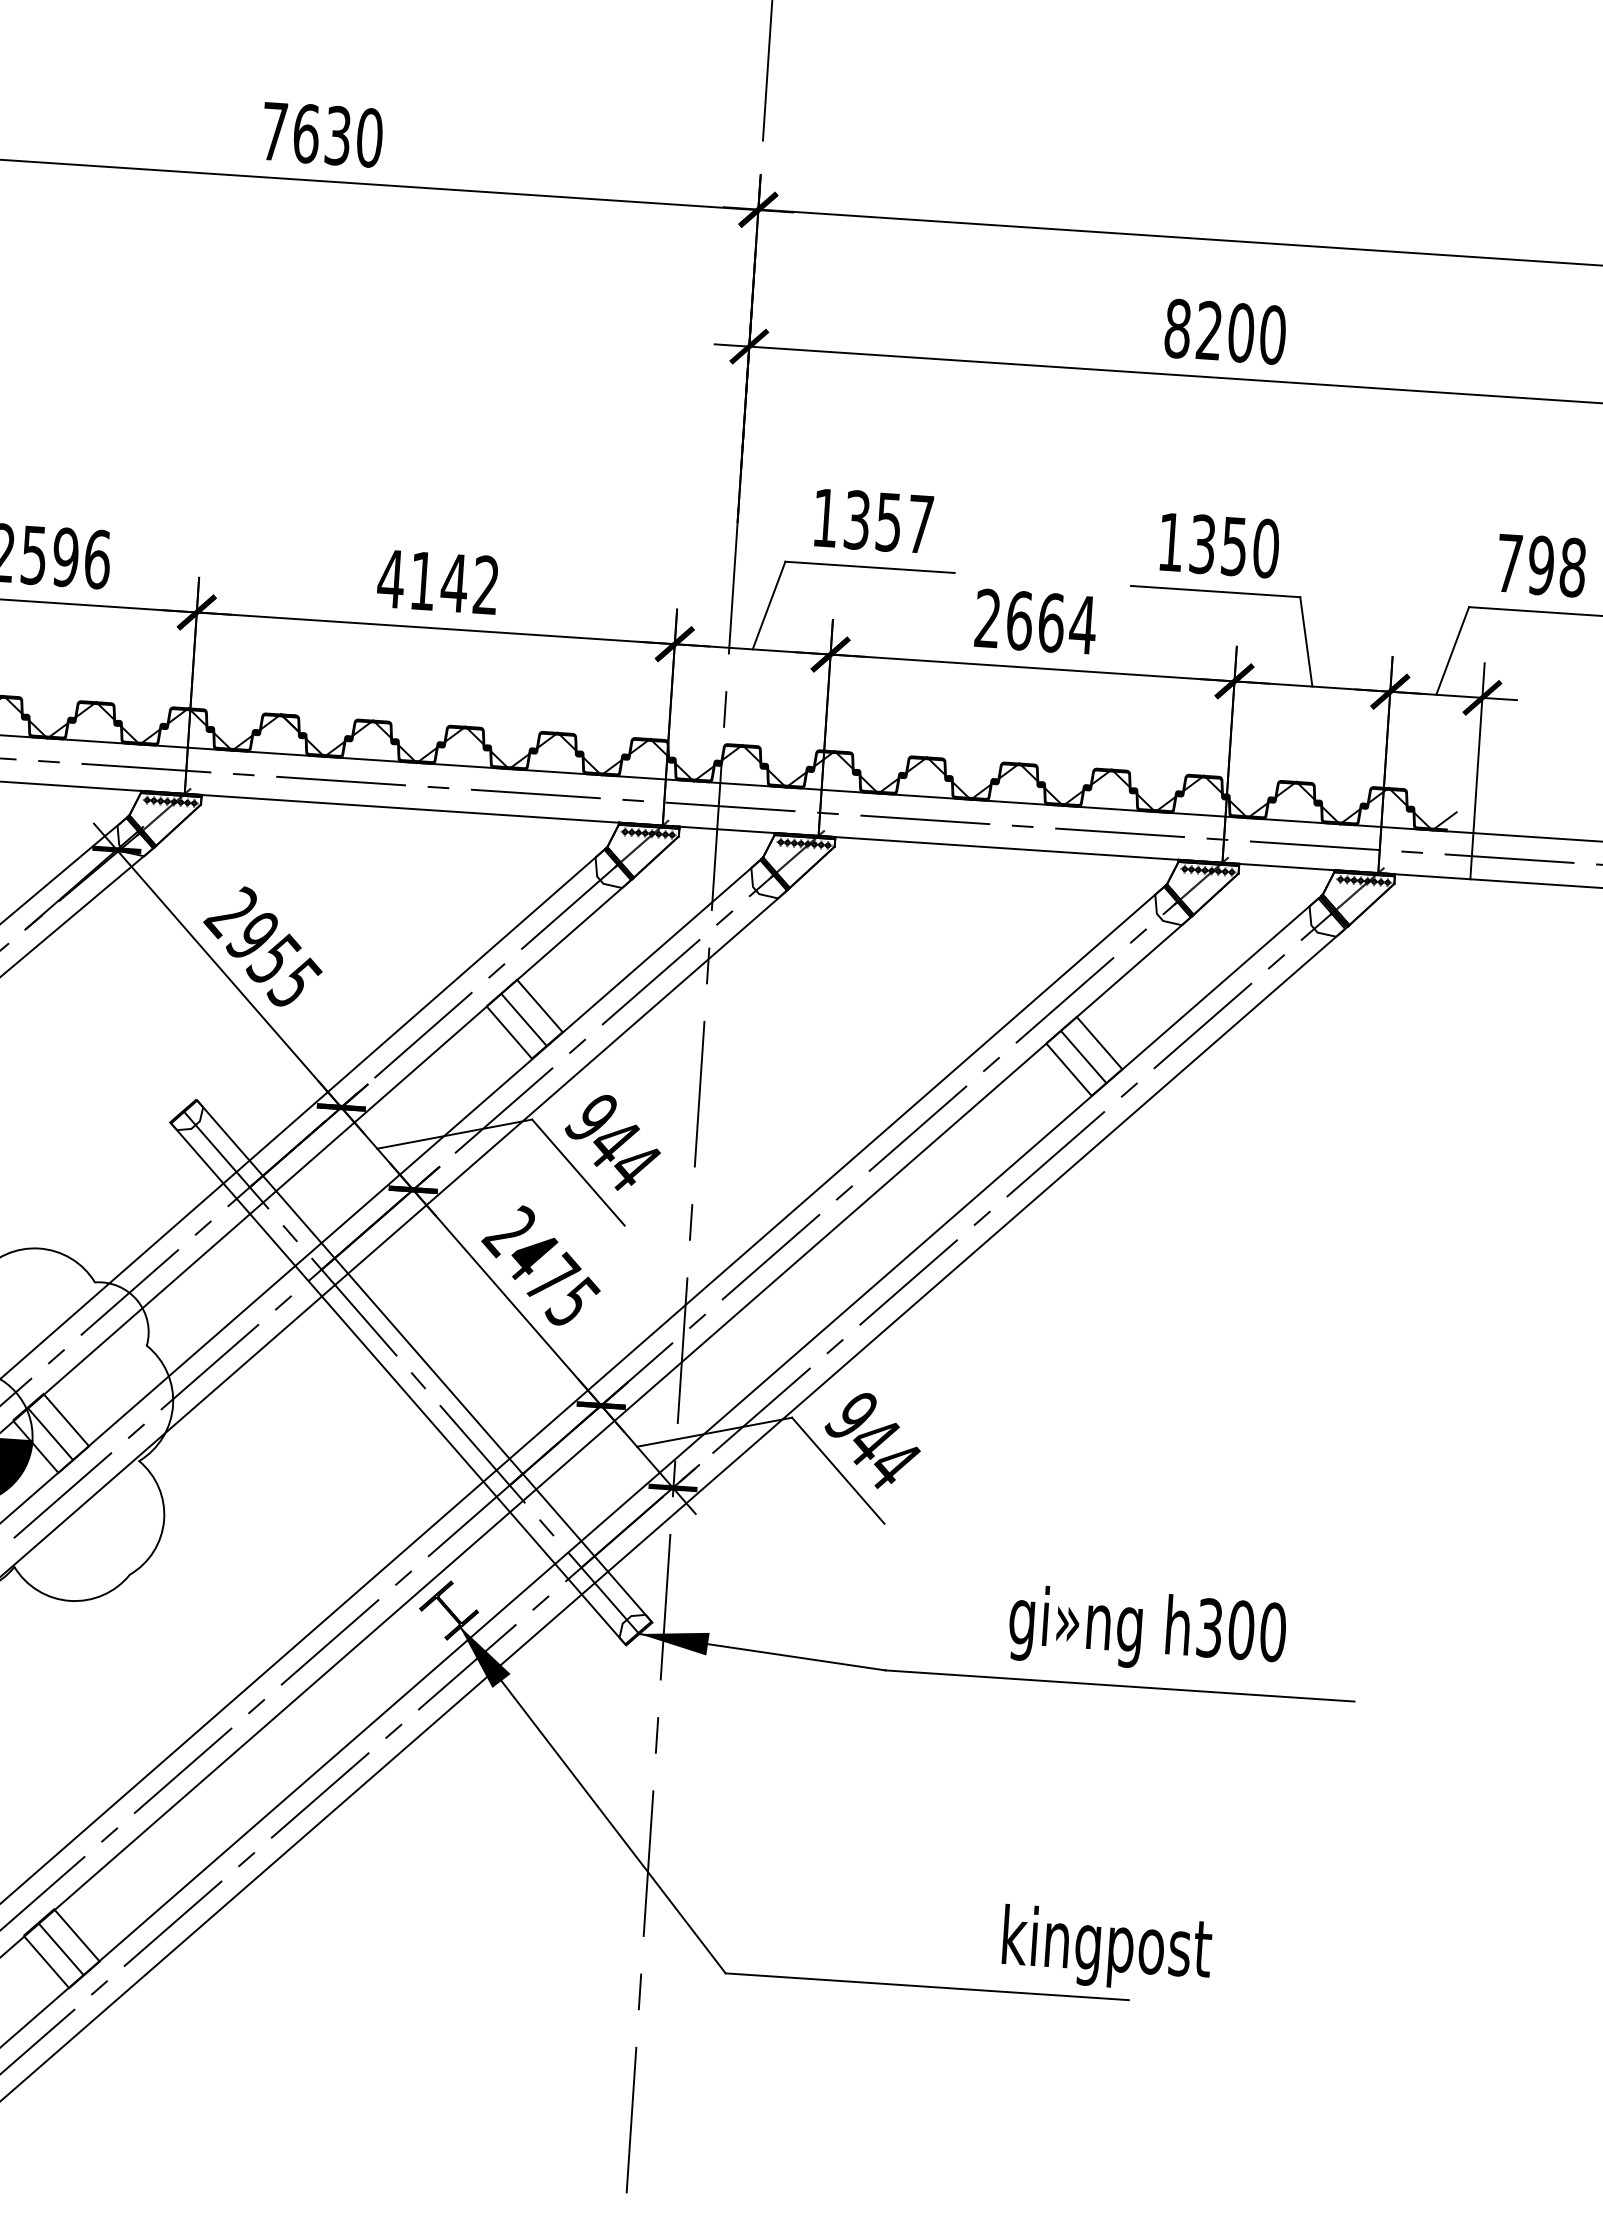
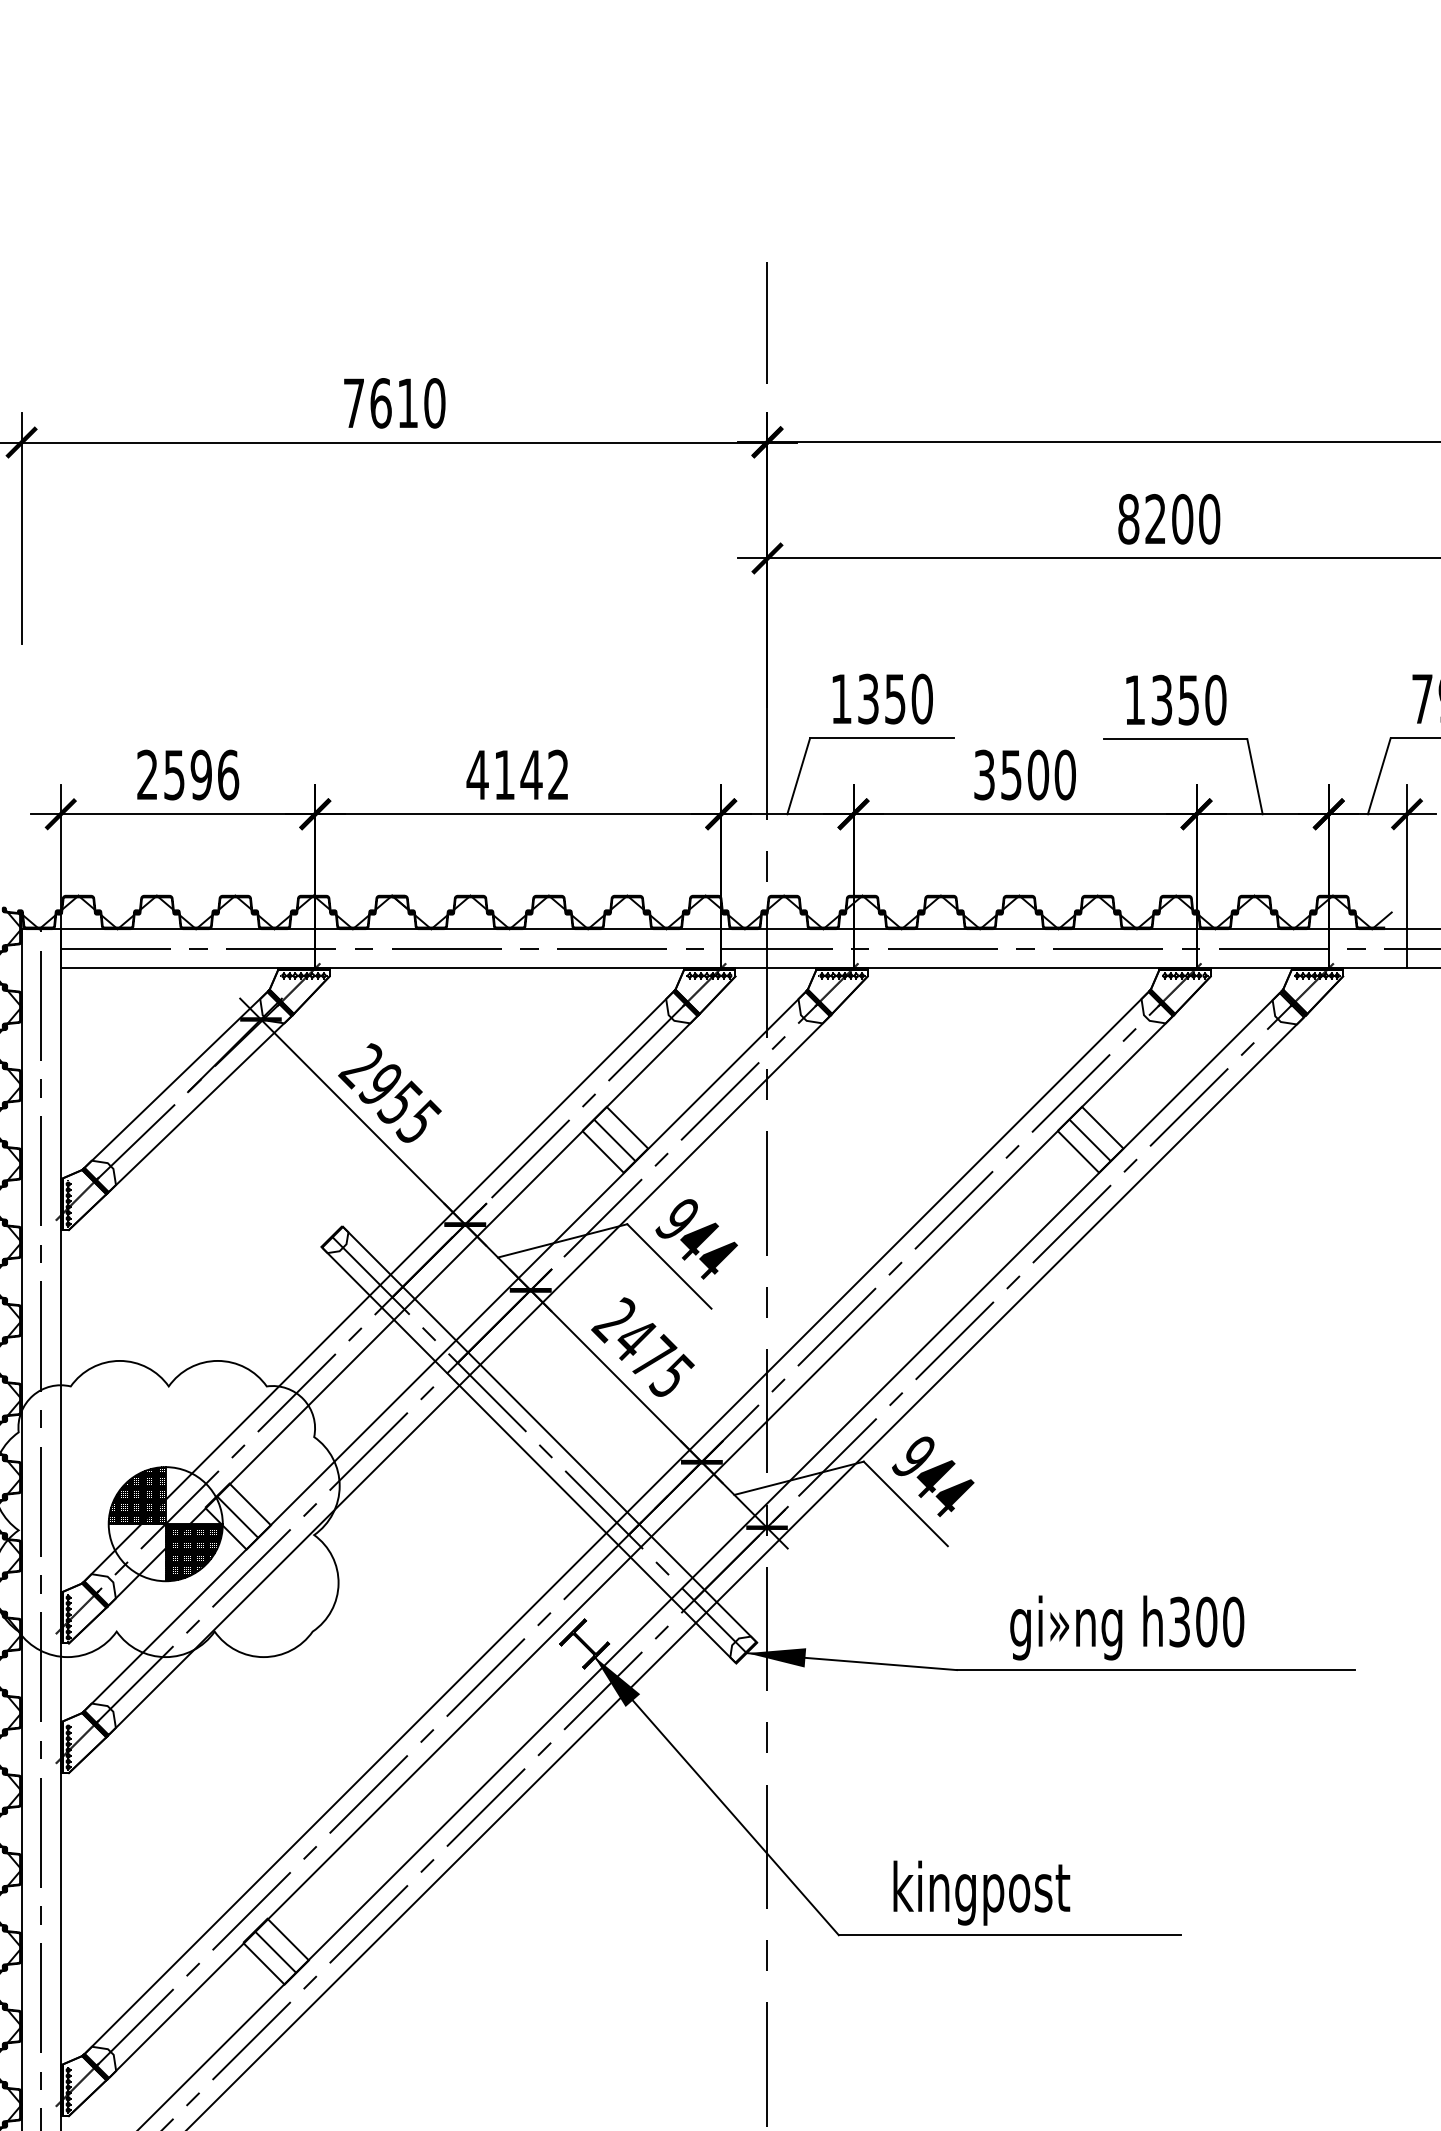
text: (337, 136) -> (407, 403), 7630 -> 7610
text: (919, 523) -> (921, 698), 1357 -> 1350
text: (1036, 621) -> (1025, 774), 2664 -> 3500
text: (1147, 1630) -> (1127, 1627), moved
text: (1106, 1948) -> (981, 1892), moved

